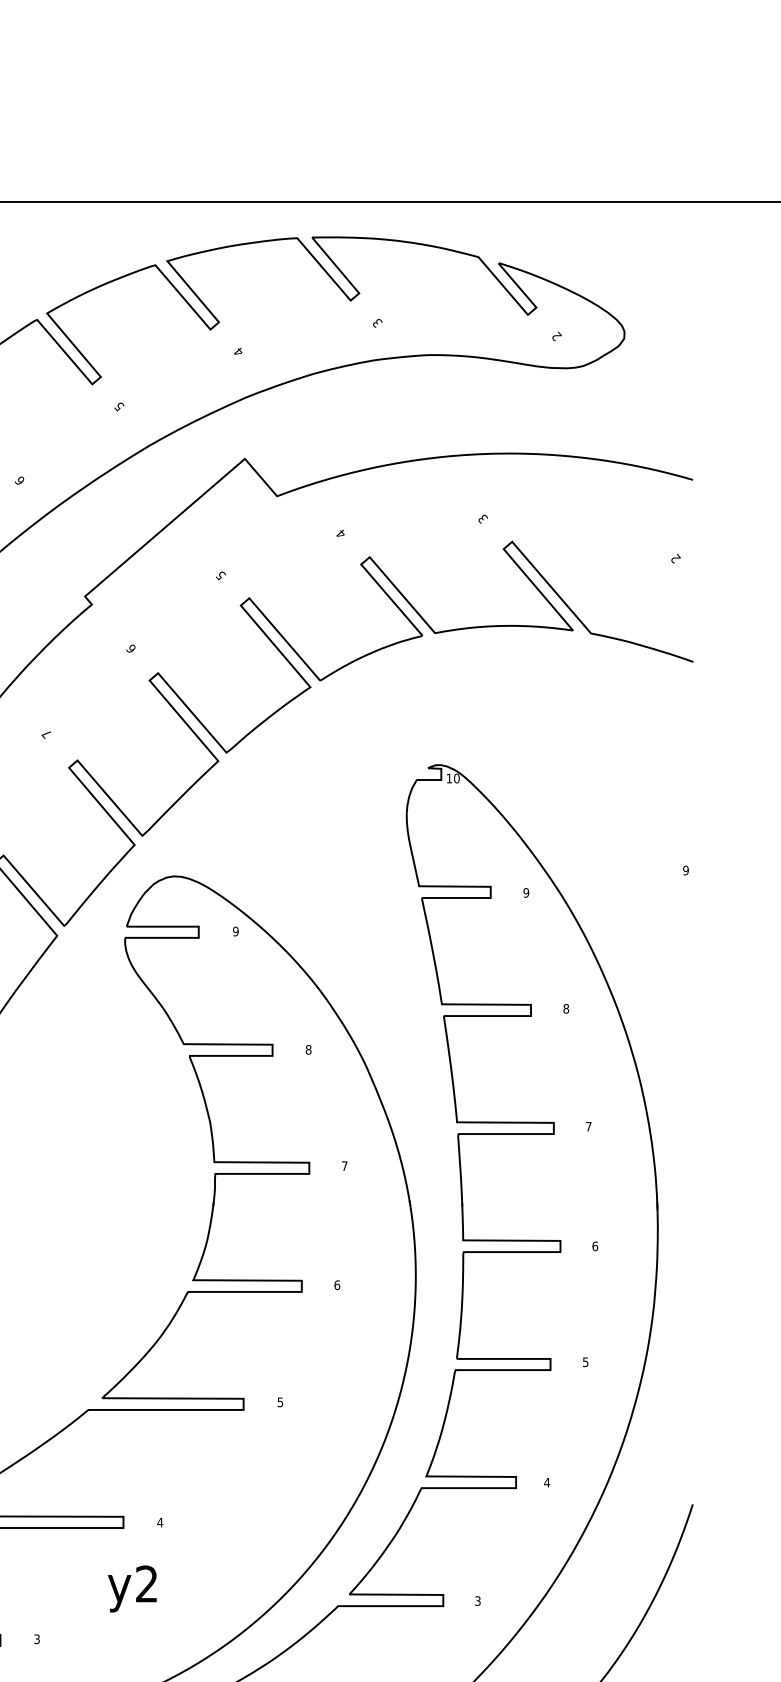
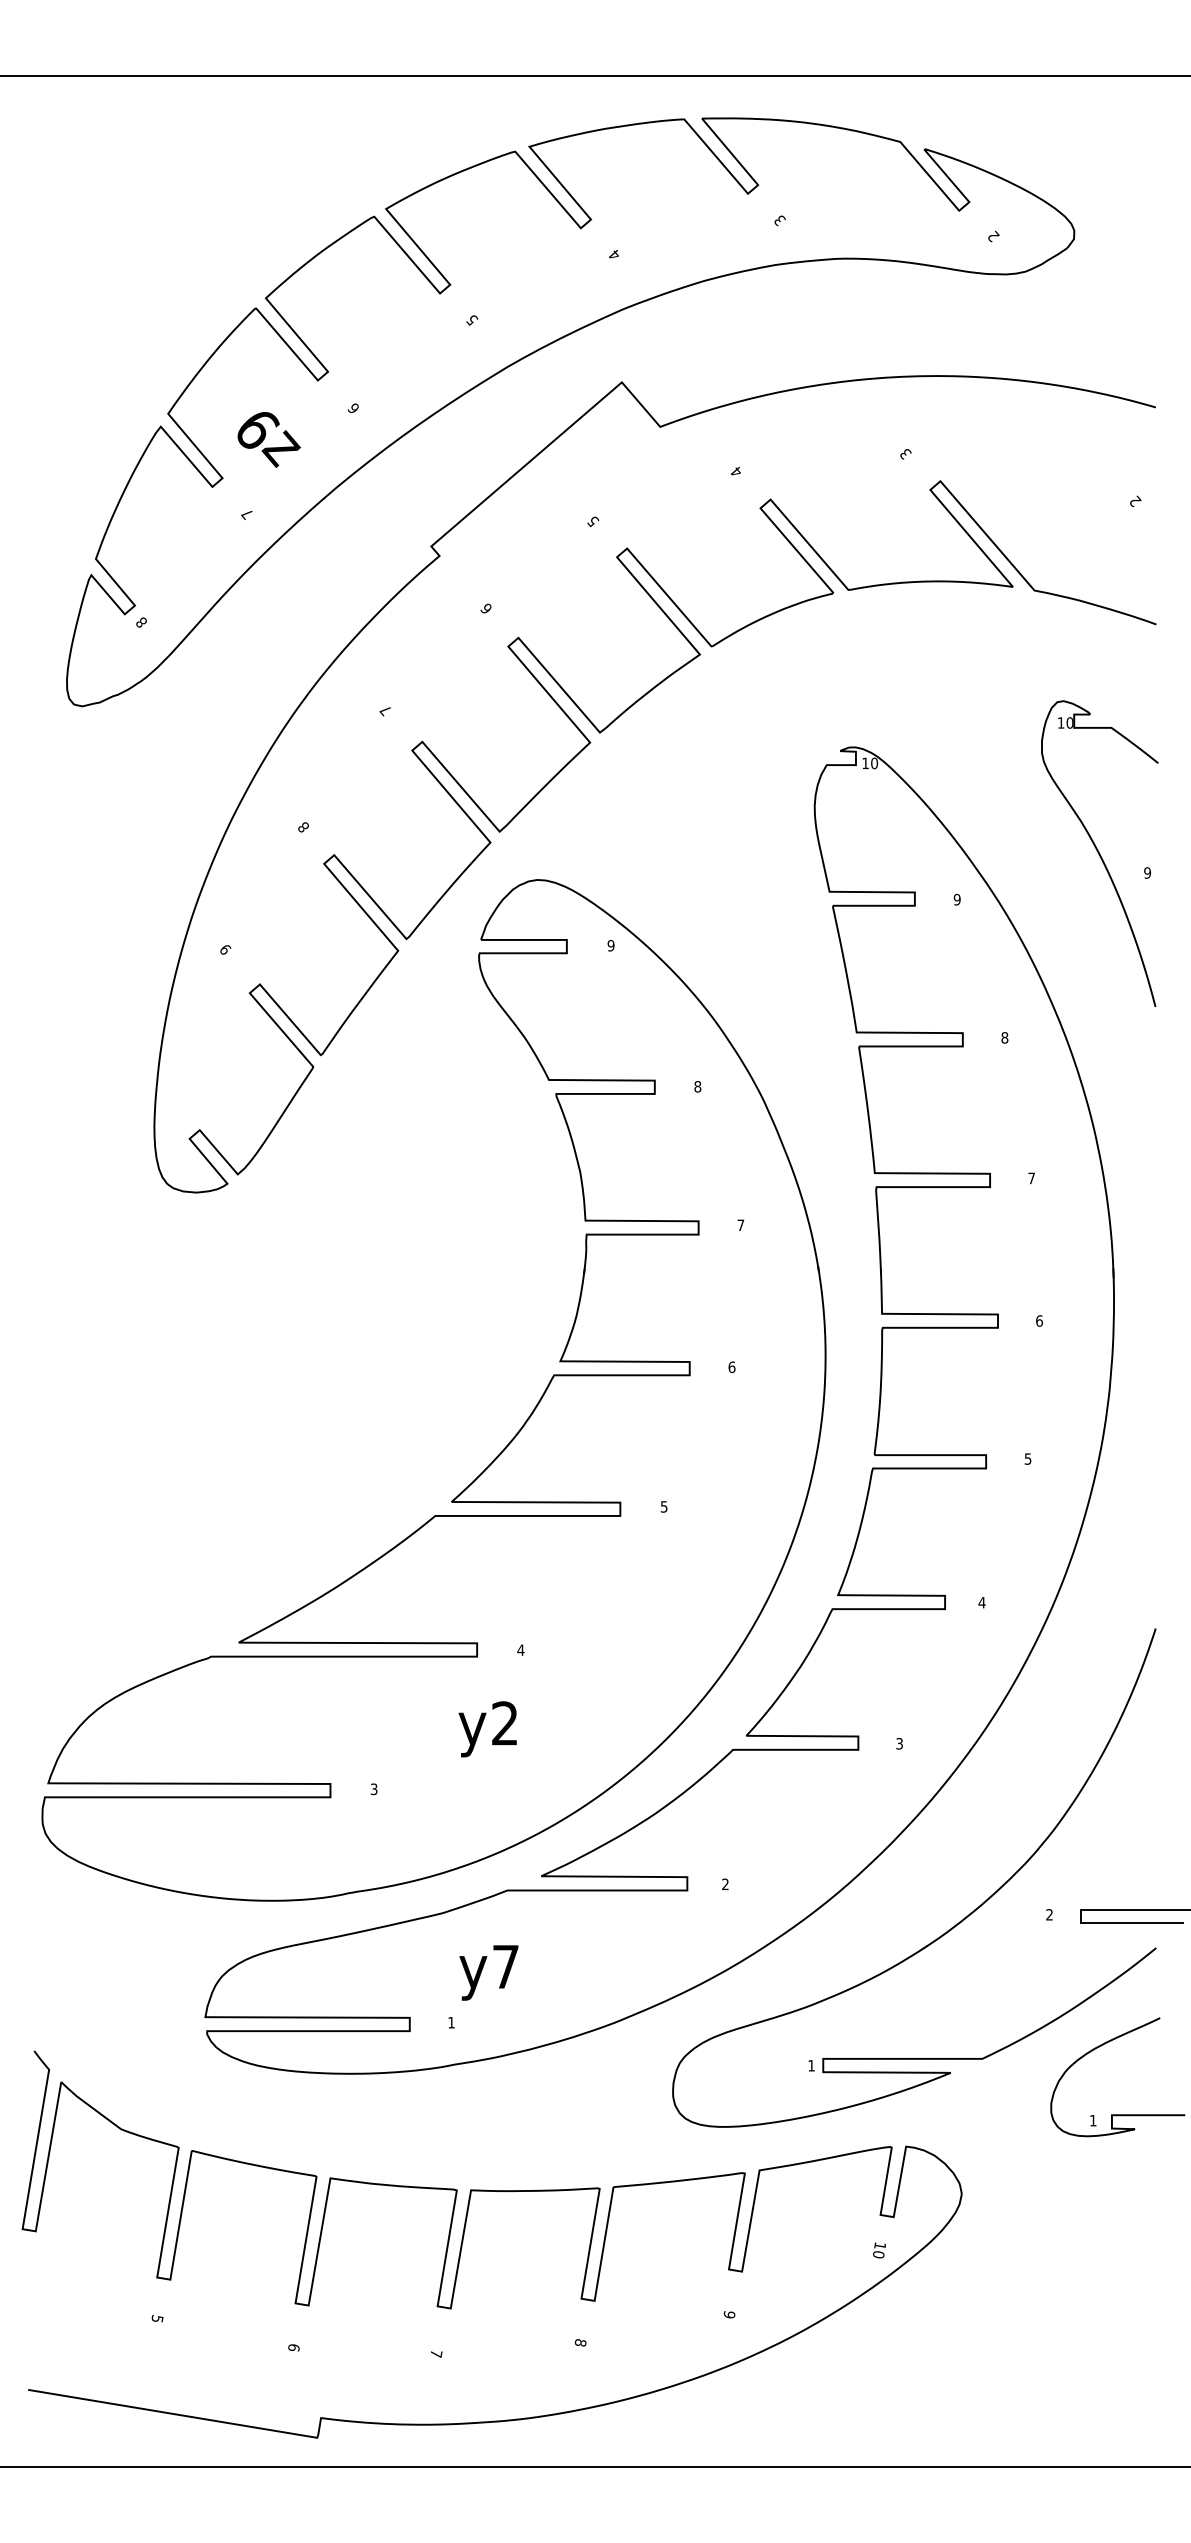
part: (645, 854) -> (1099, 853), added

